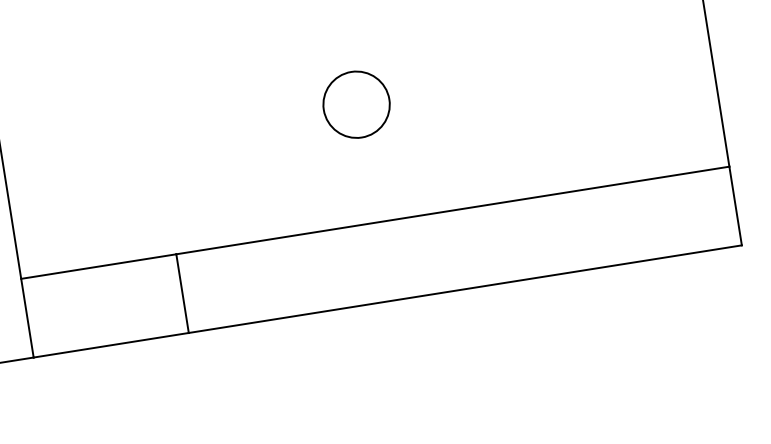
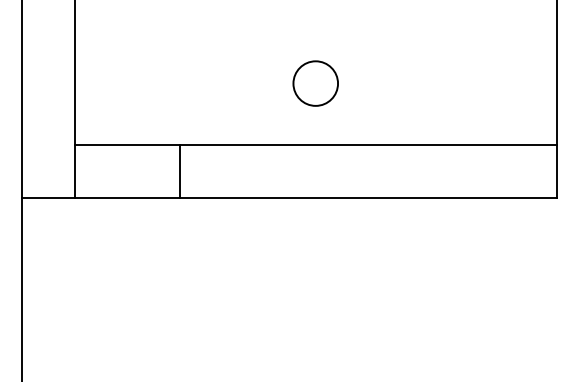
circle: (356, 104) -> (315, 83), moved

